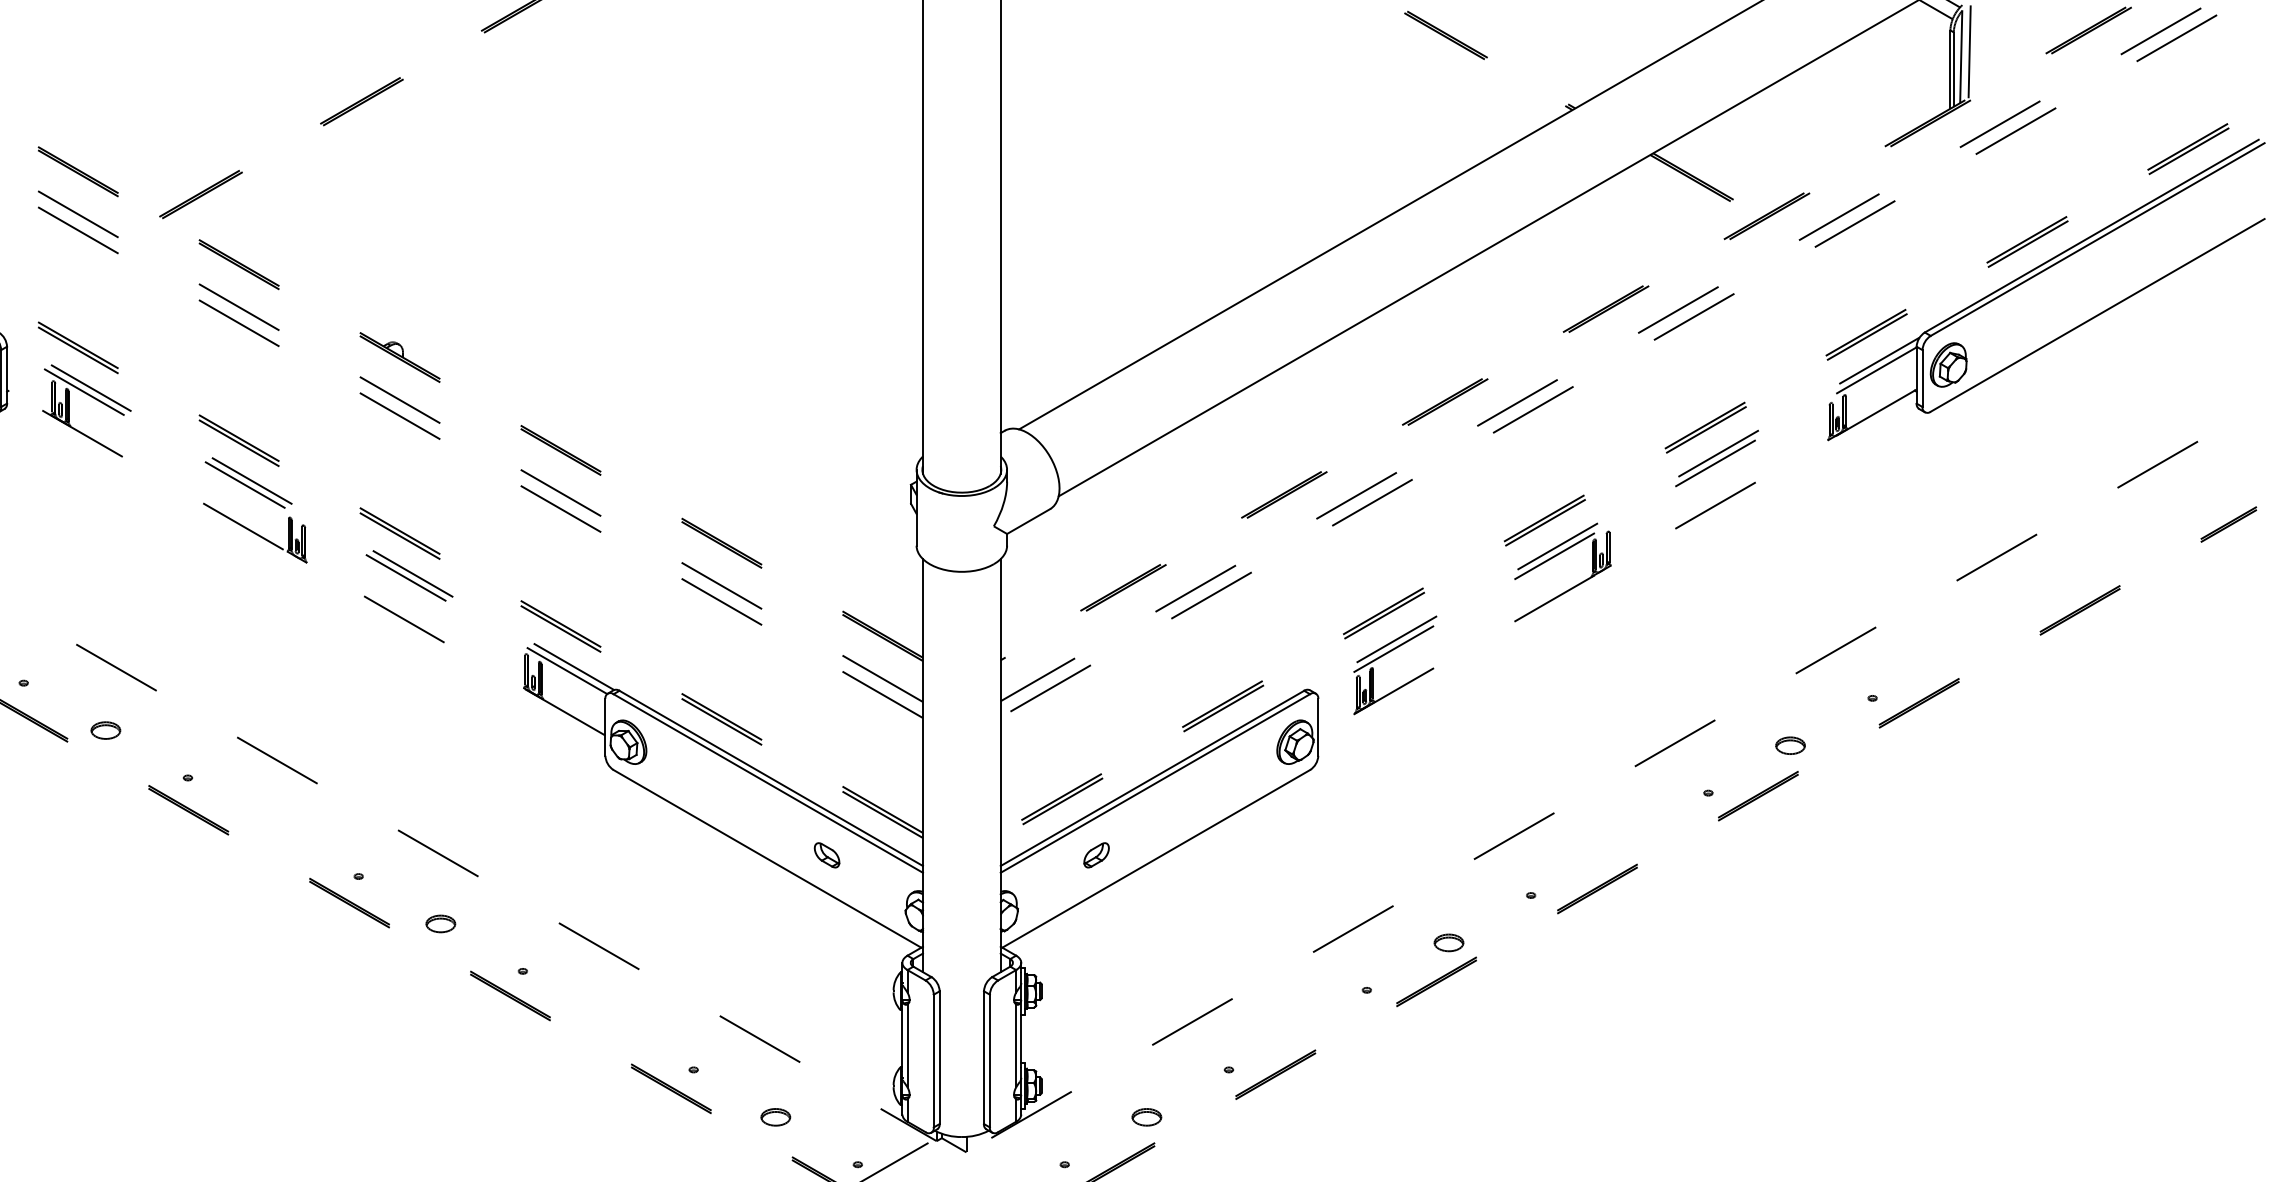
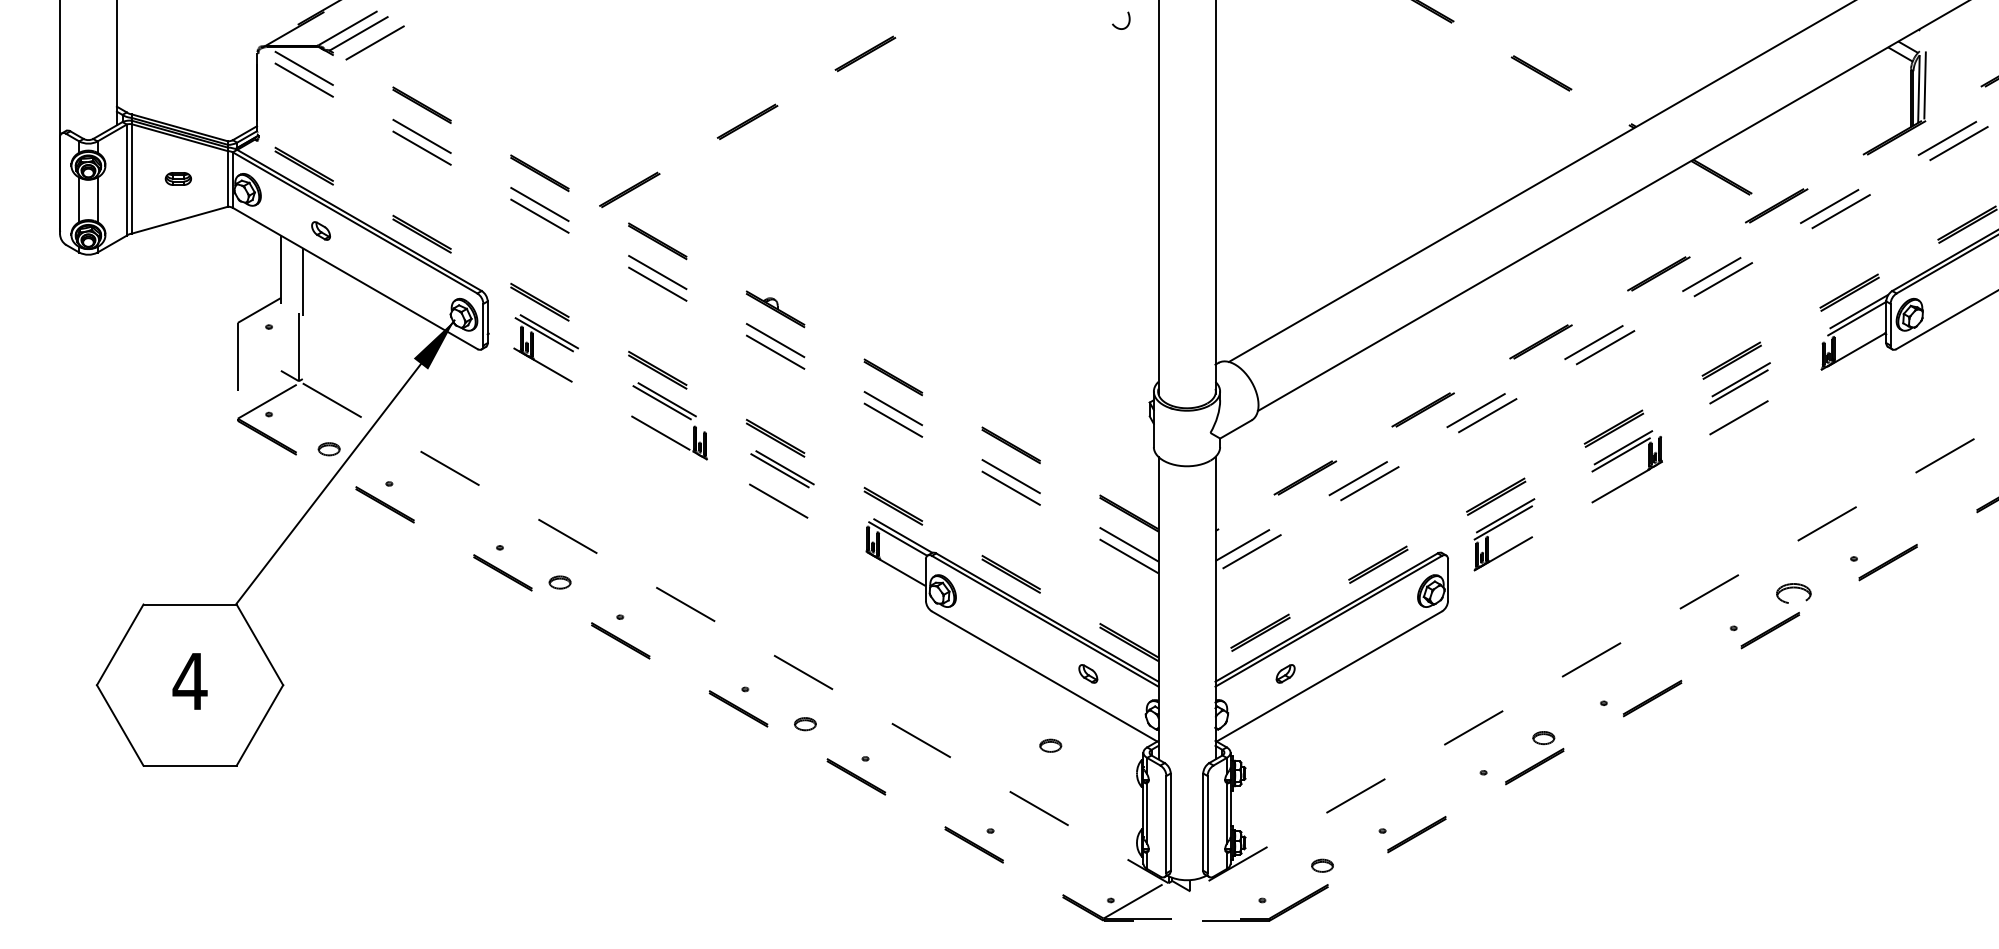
part: (1789, 745) -> (1793, 593), size x1.6
part: (775, 1116) -> (1050, 745), moved

